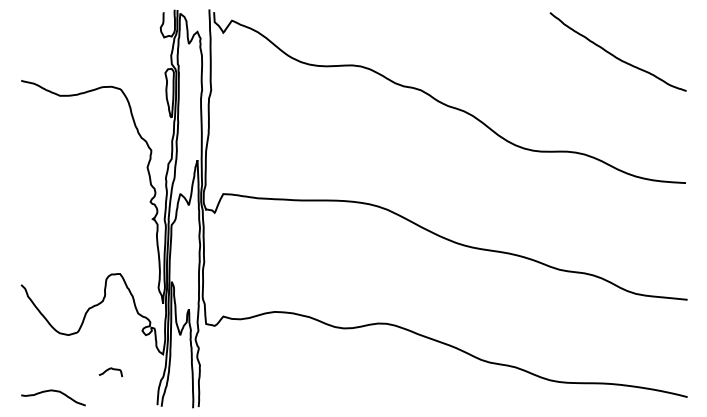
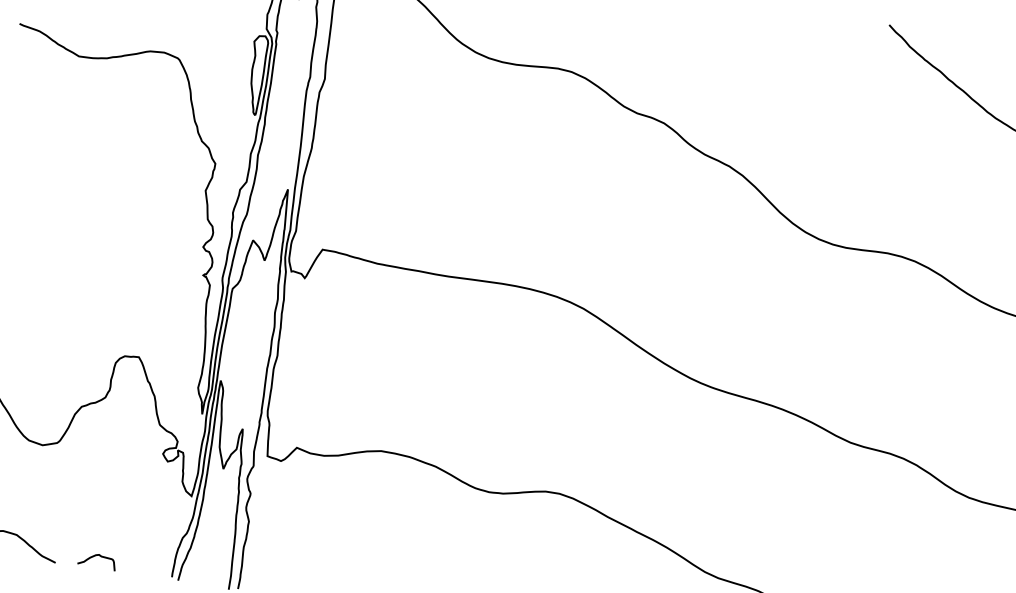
curve: (108, 370) -> (93, 557), moved

